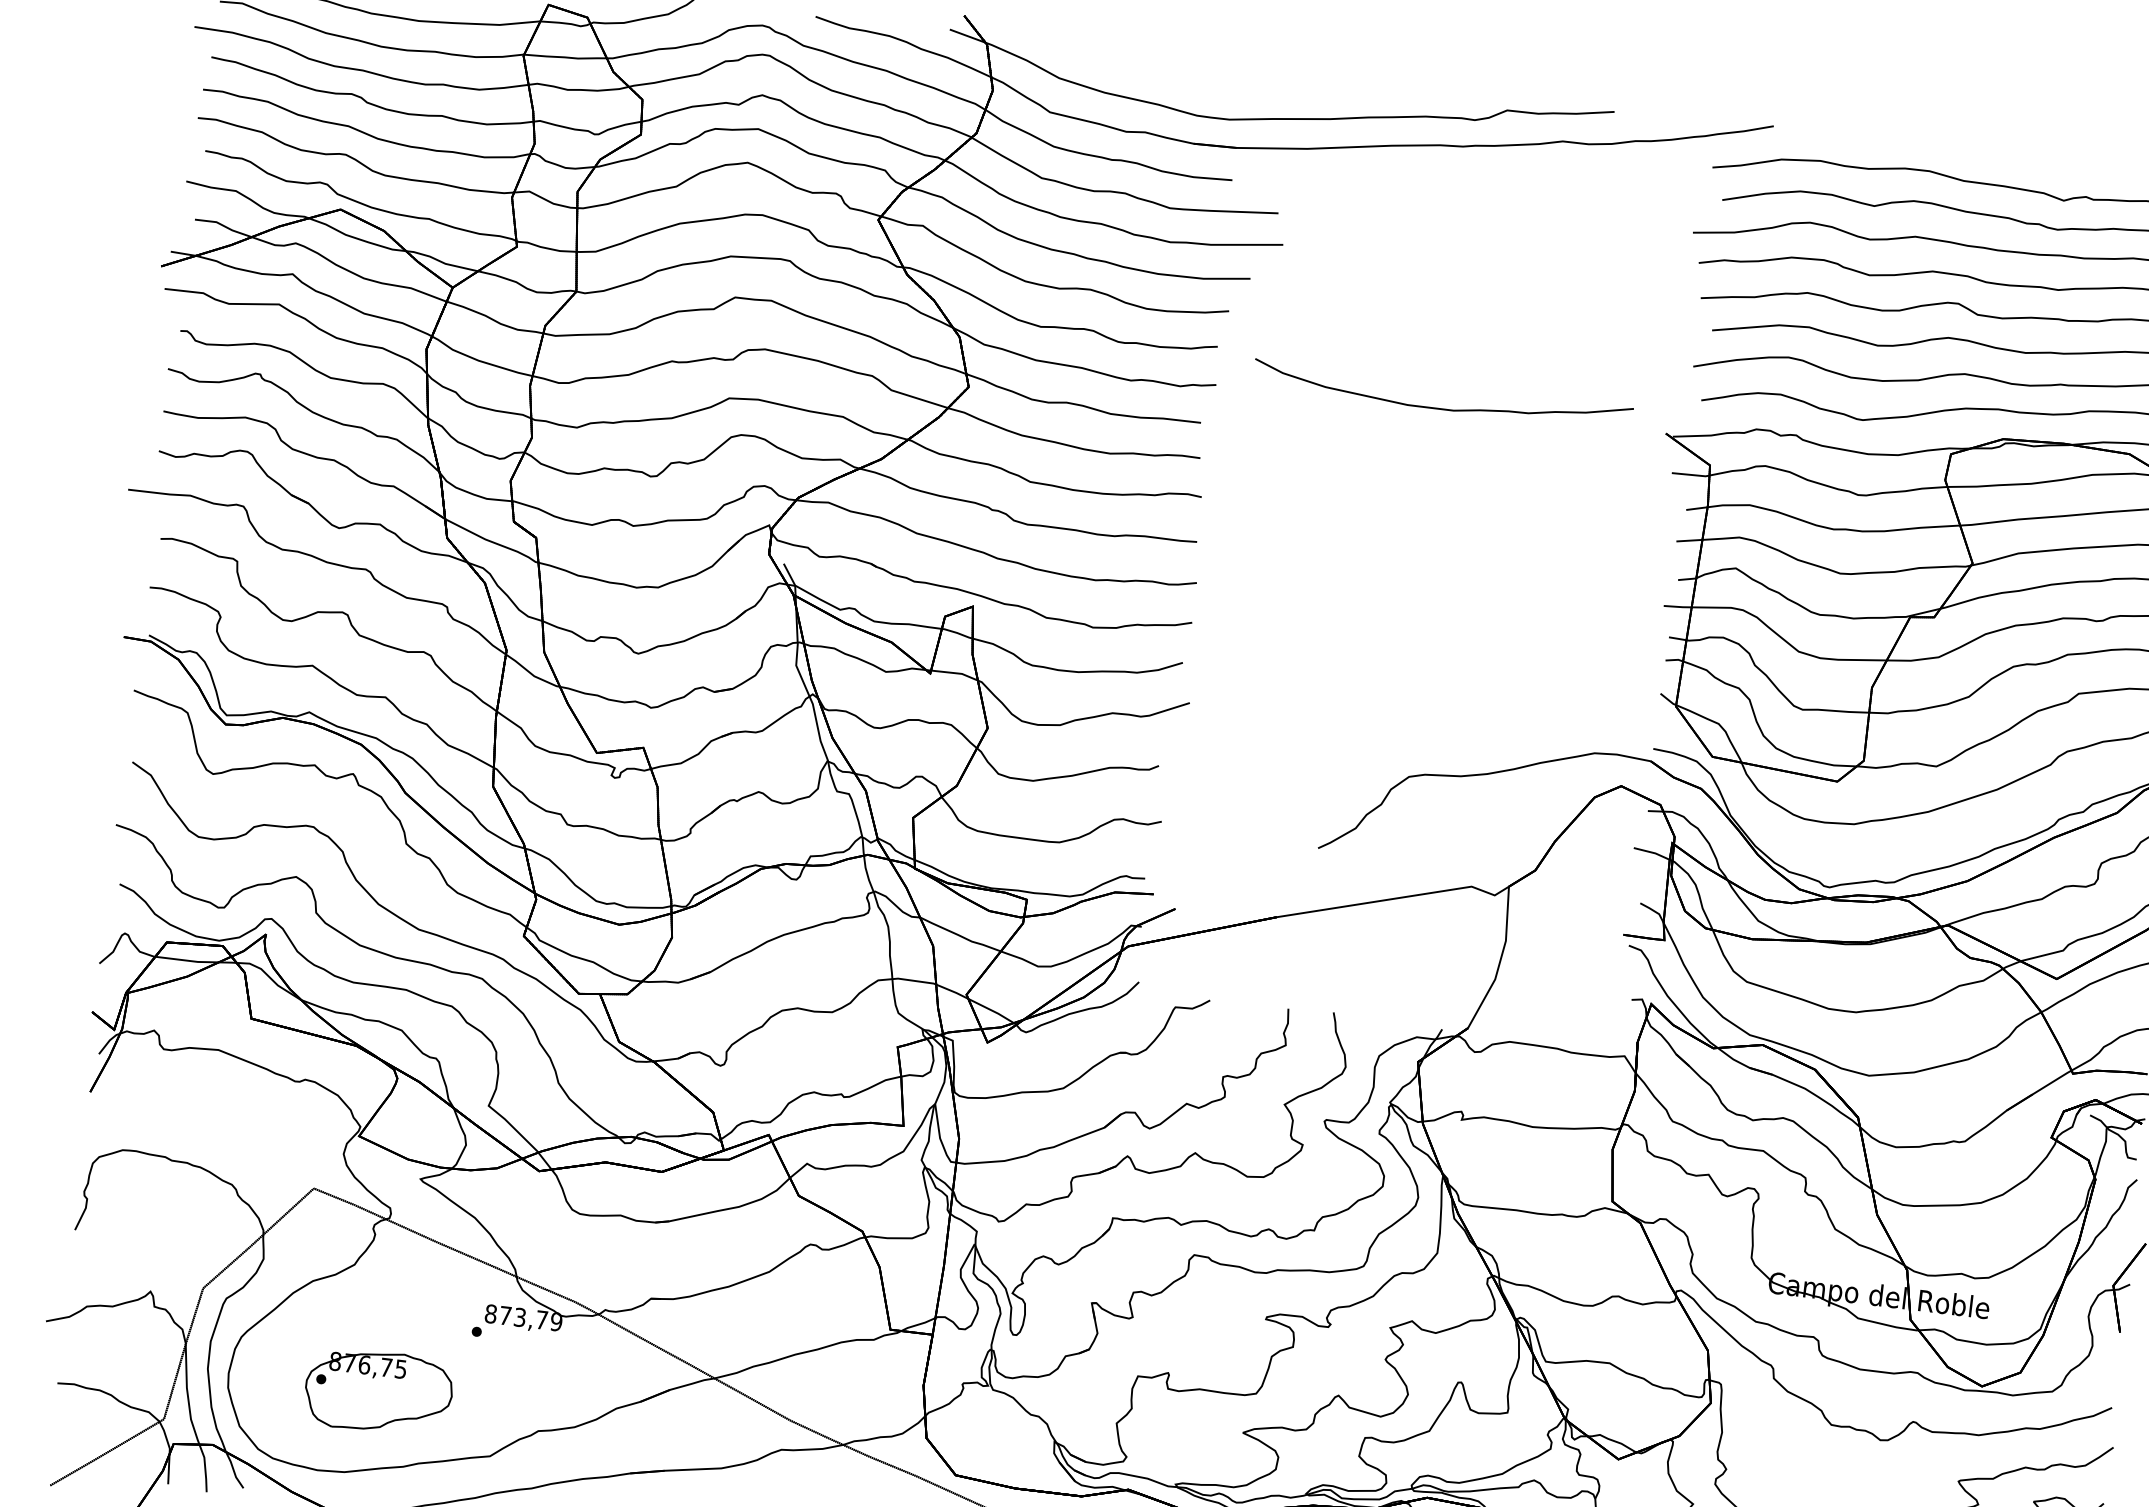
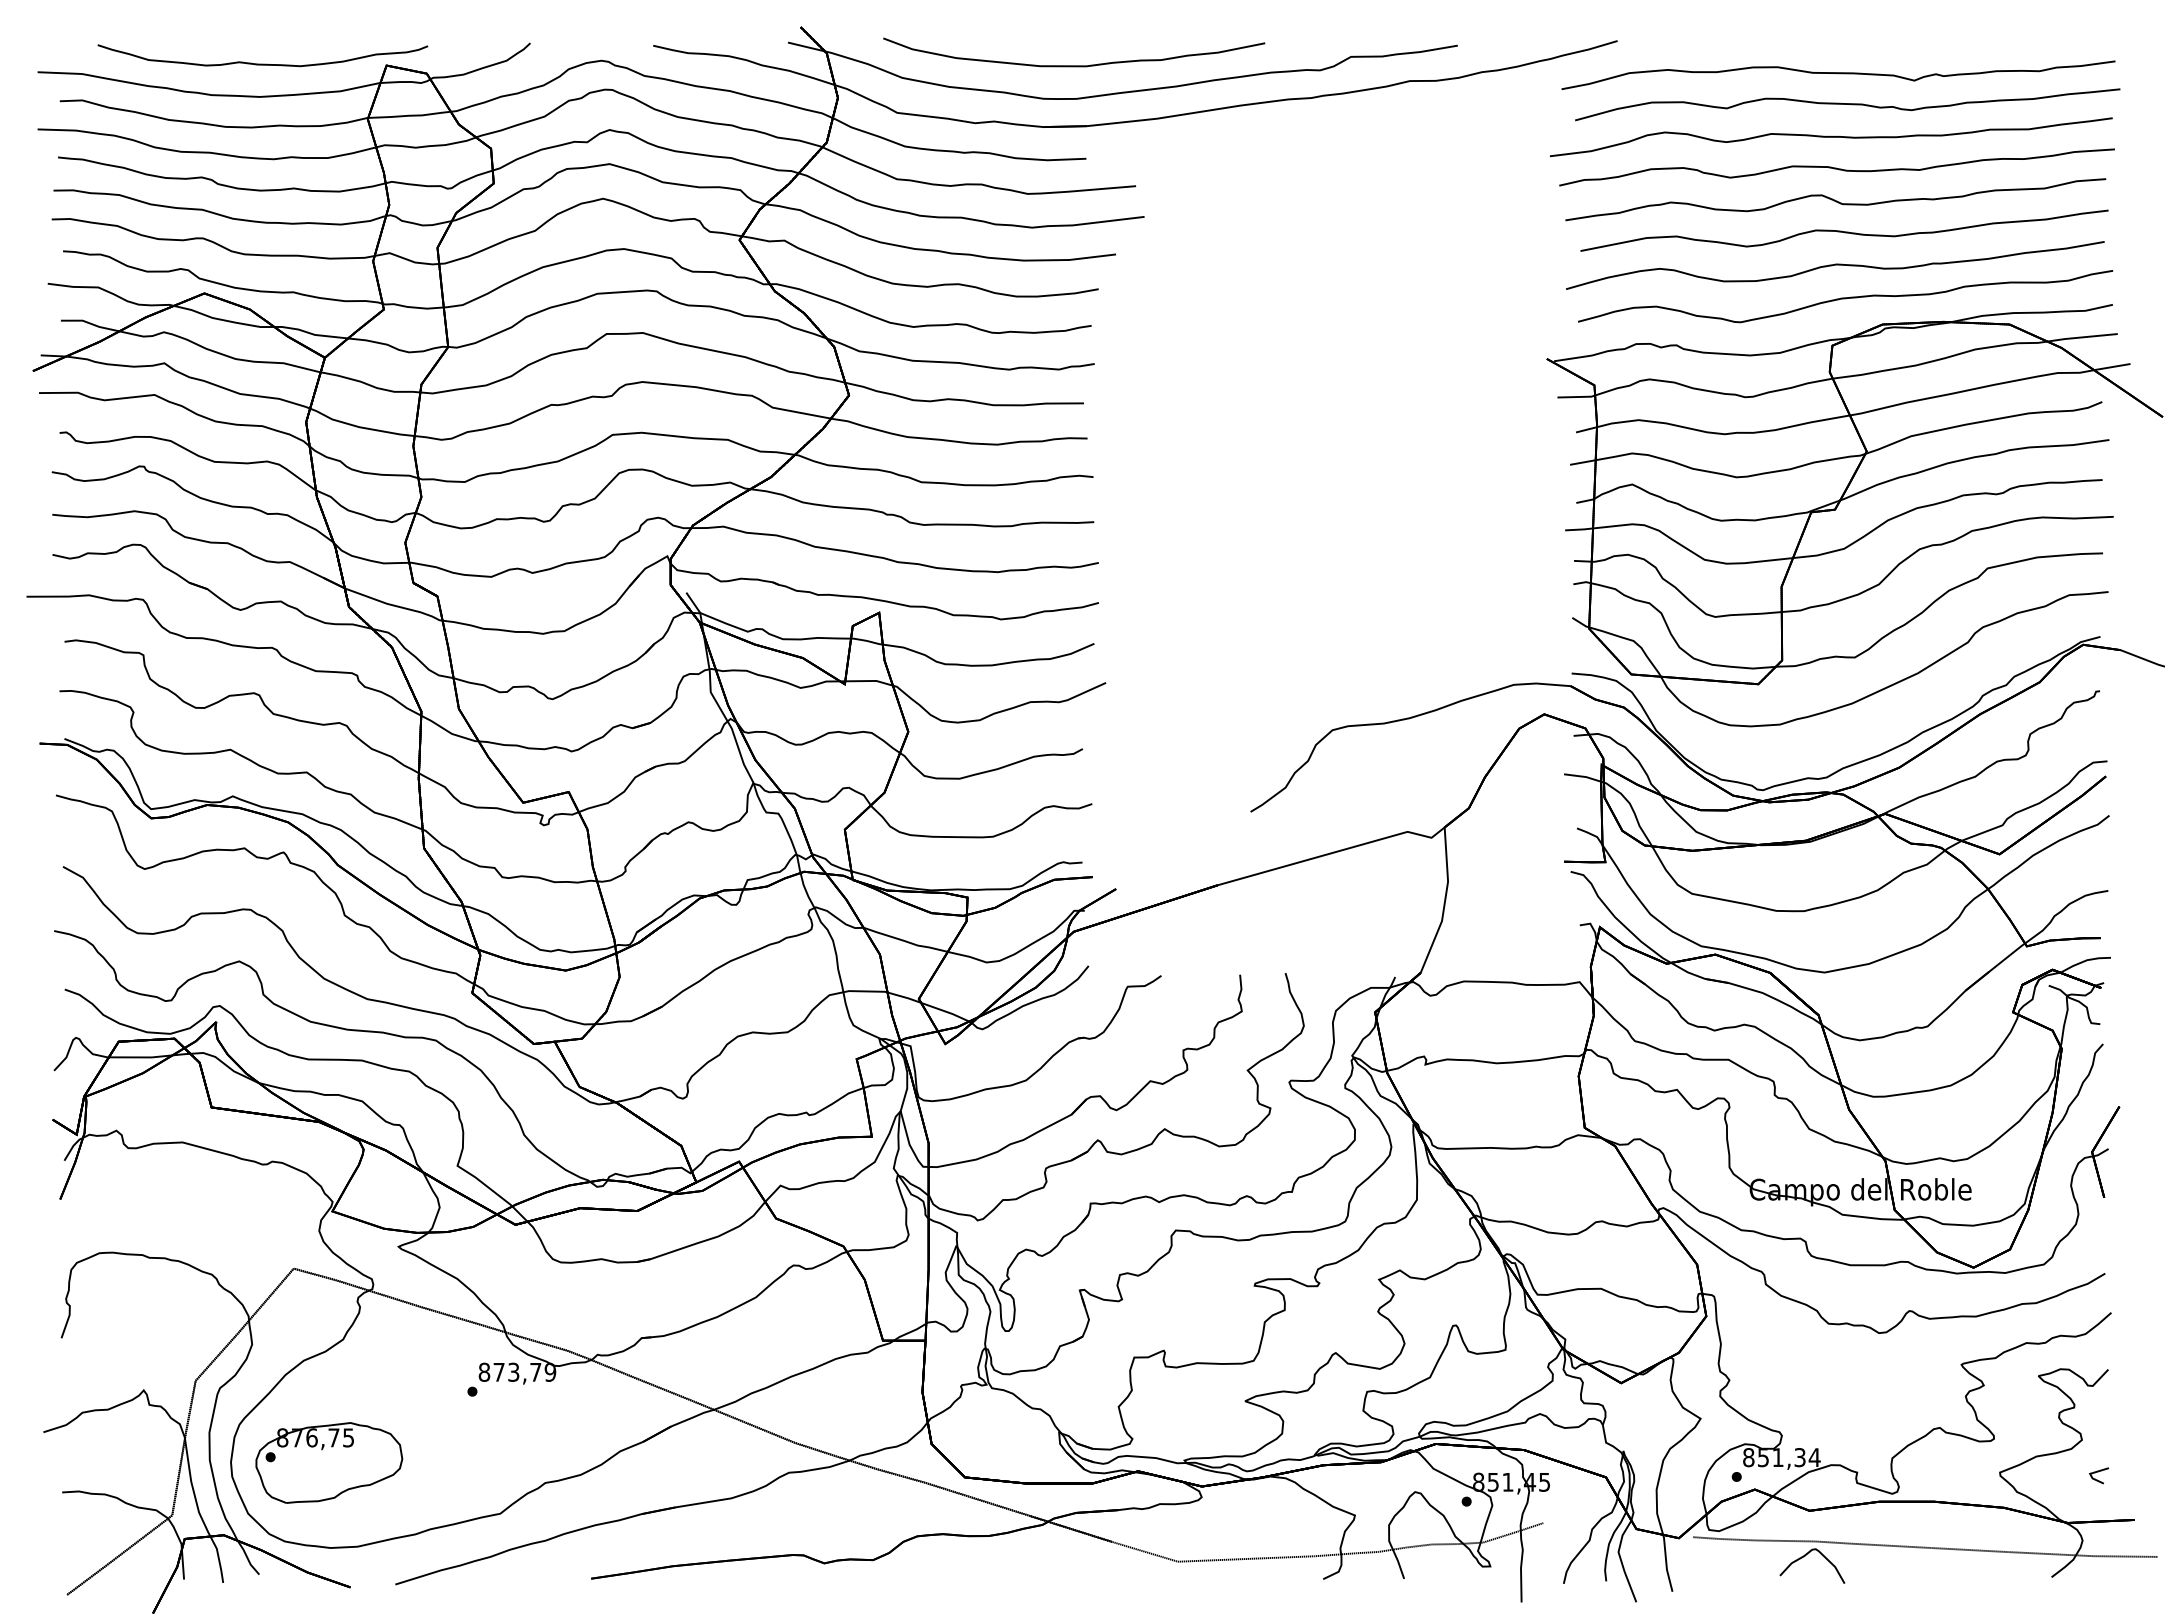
curve: (1441, 408) -> (1074, 65), moved
part: (379, 1391) -> (329, 1462), moved

